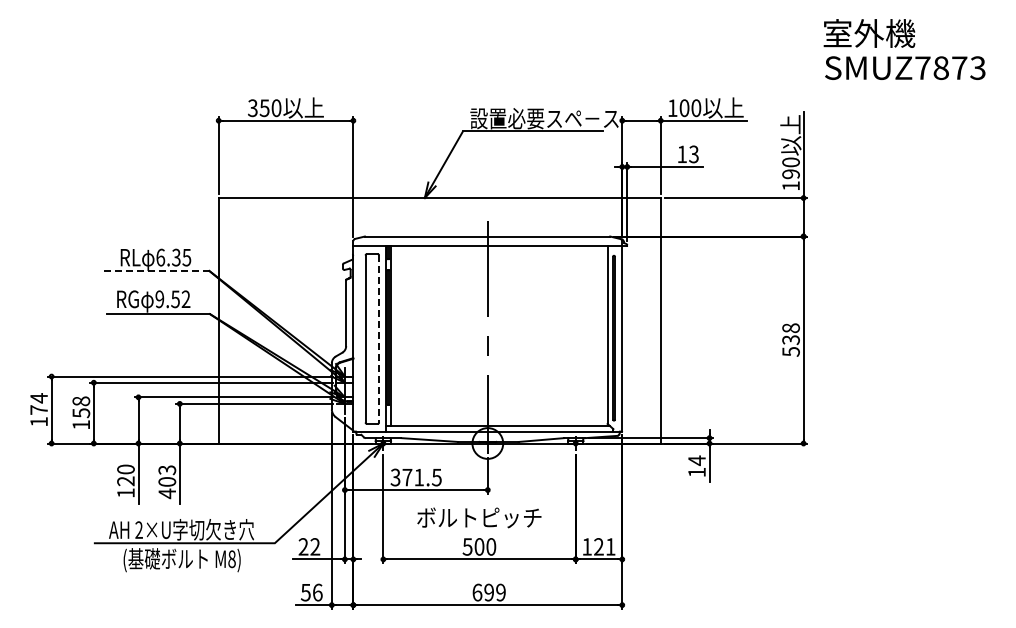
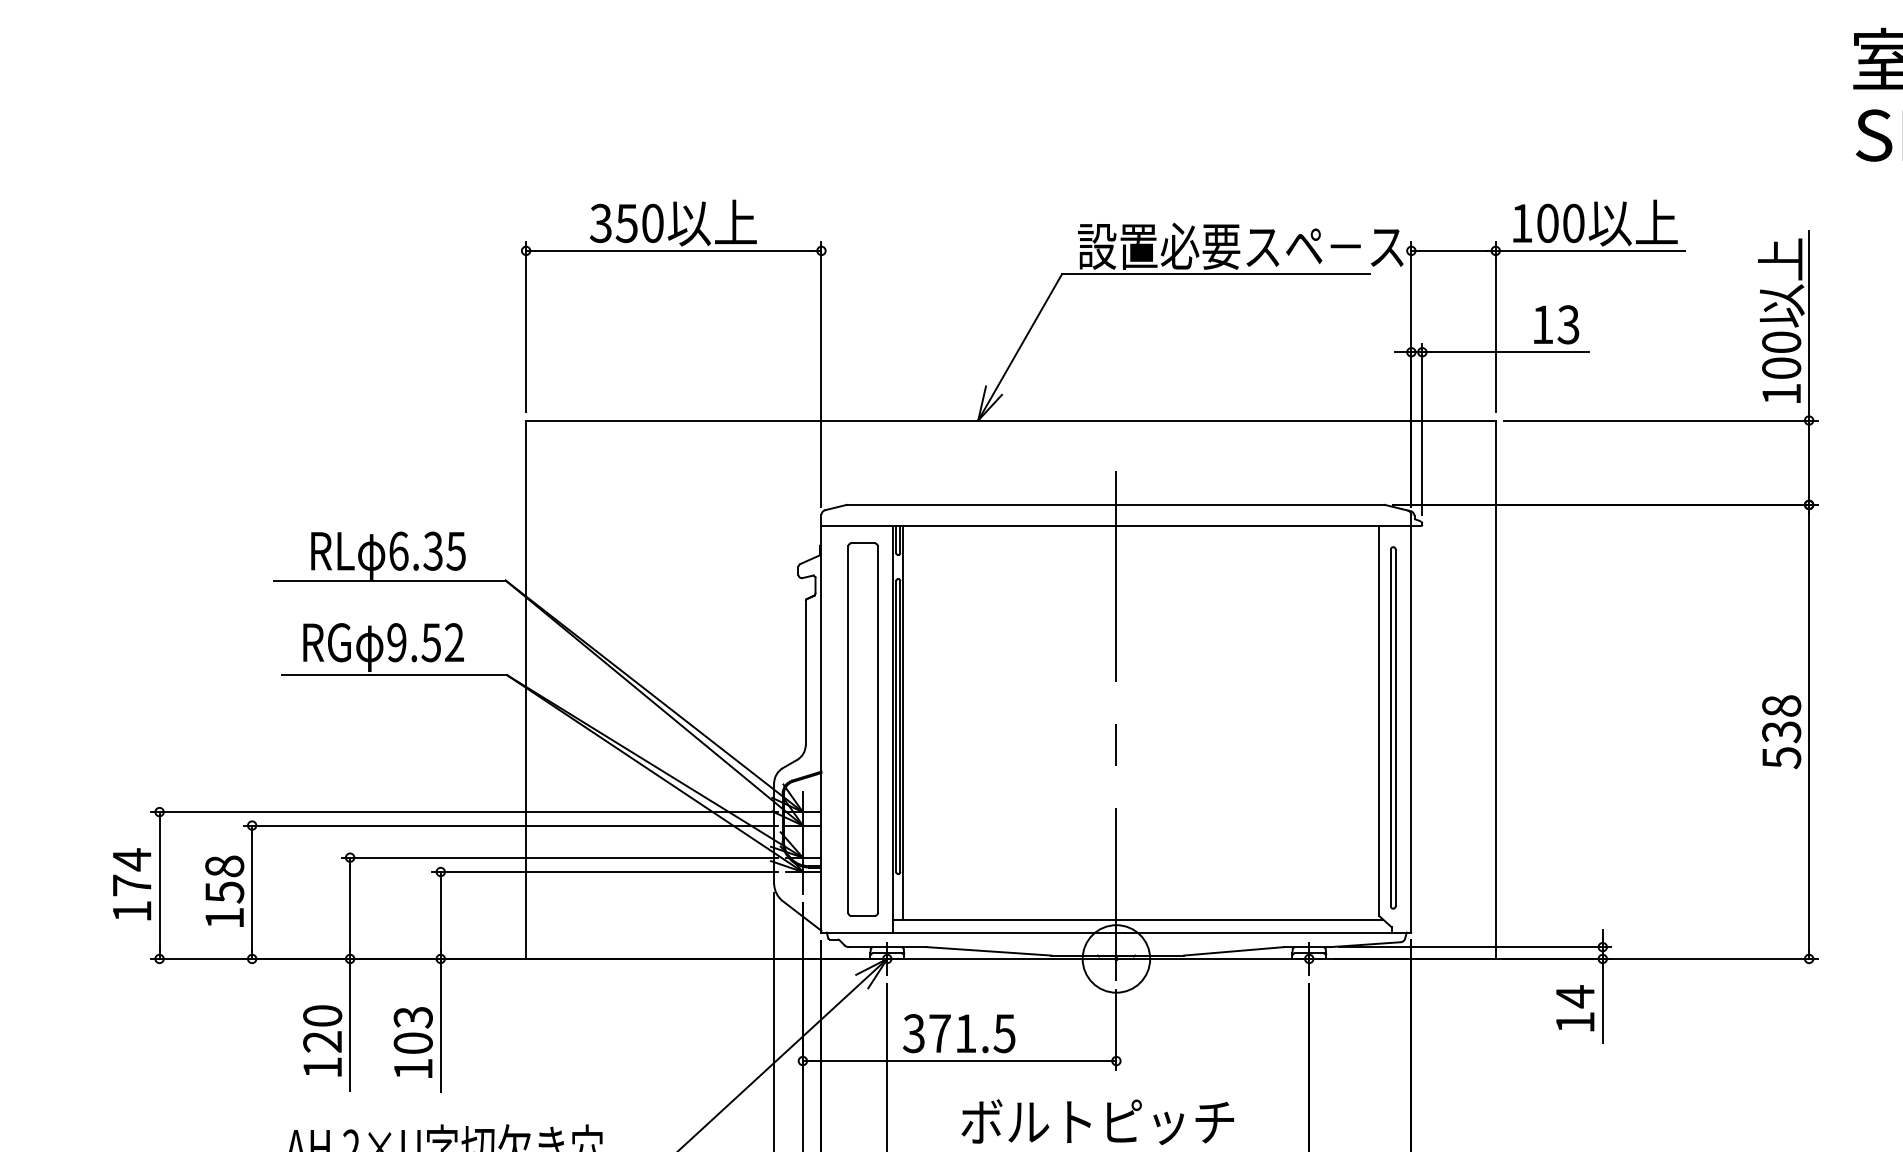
text: (790, 174) -> (1780, 368), 190 -> 100
line: (156, 271) -> (389, 581), dashed -> solid
line: (379, 339) -> (878, 730), dashed -> solid
text: (166, 493) -> (411, 1068), 403 -> 103

